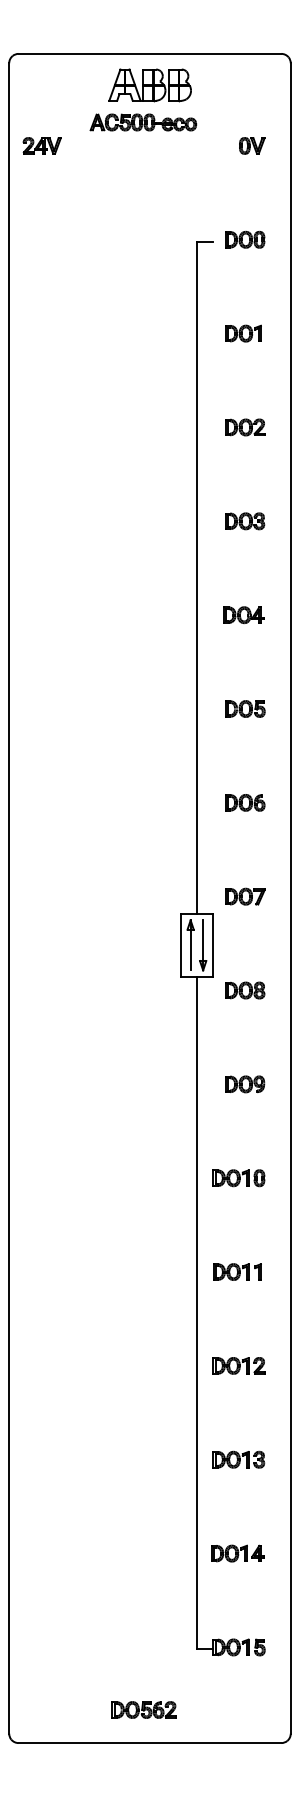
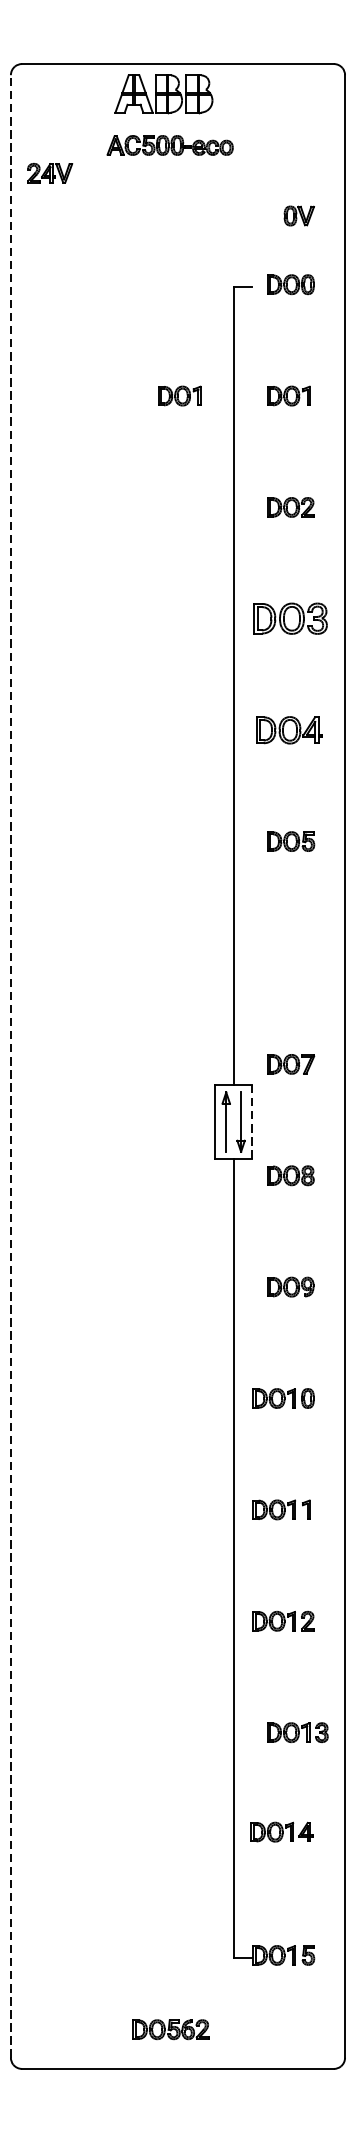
part: (149, 85) -> (163, 94), moved
part: (252, 145) -> (299, 215), moved
part: (151, 333) -> (179, 395), added
part: (245, 521) -> (291, 619), size x1.6
part: (243, 614) -> (288, 729), size x1.4
part: (245, 802) -> (291, 952), removed
line: (9, 897) -> (11, 1065), solid -> dashed
line: (212, 945) -> (252, 1122), solid -> dashed
part: (238, 1459) -> (297, 1732), moved
part: (237, 1553) -> (281, 1832), moved

